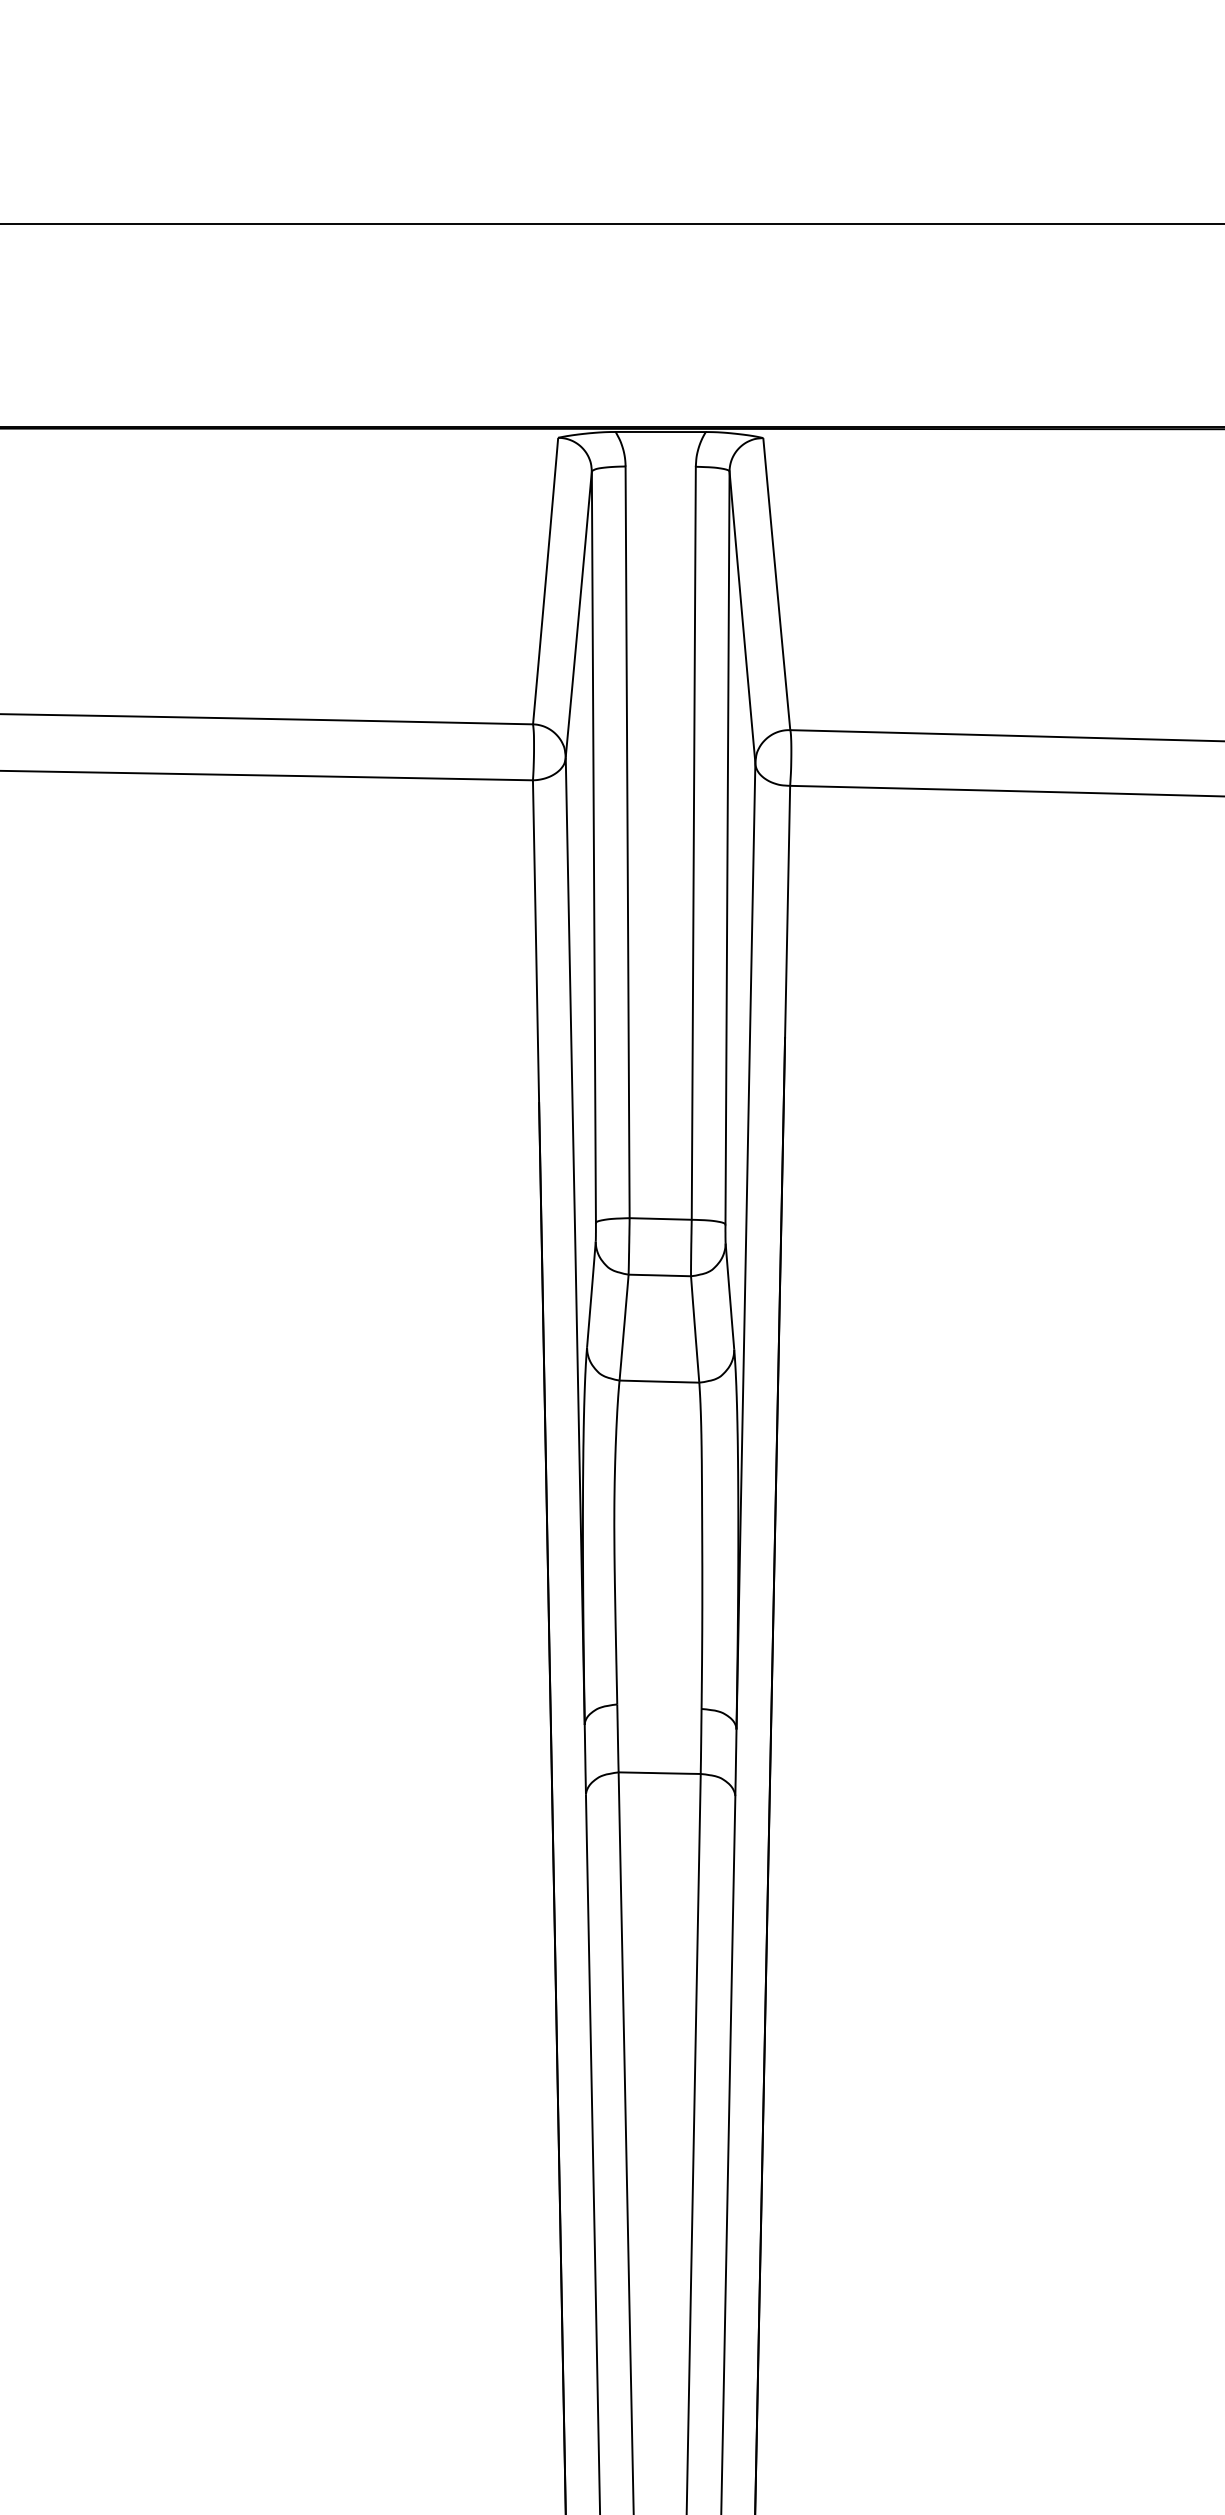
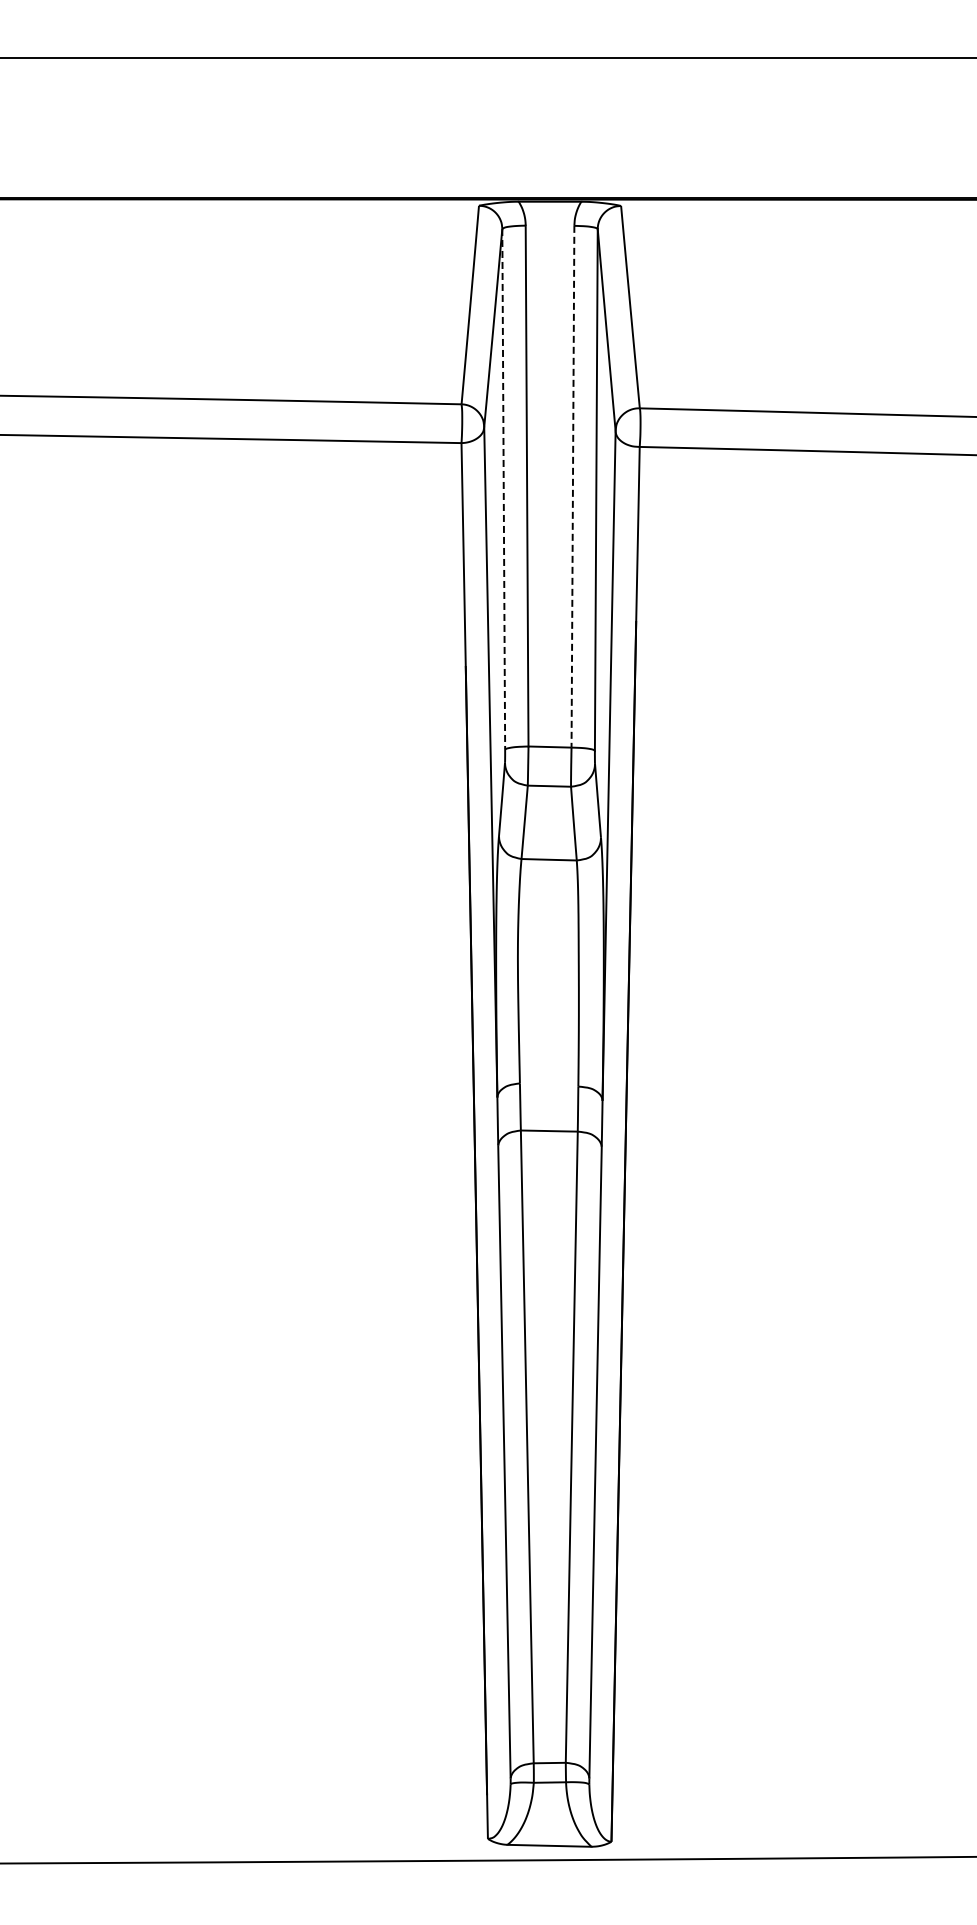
line: (693, 842) -> (572, 486), solid -> dashed
line: (593, 847) -> (503, 489), solid -> dashed

